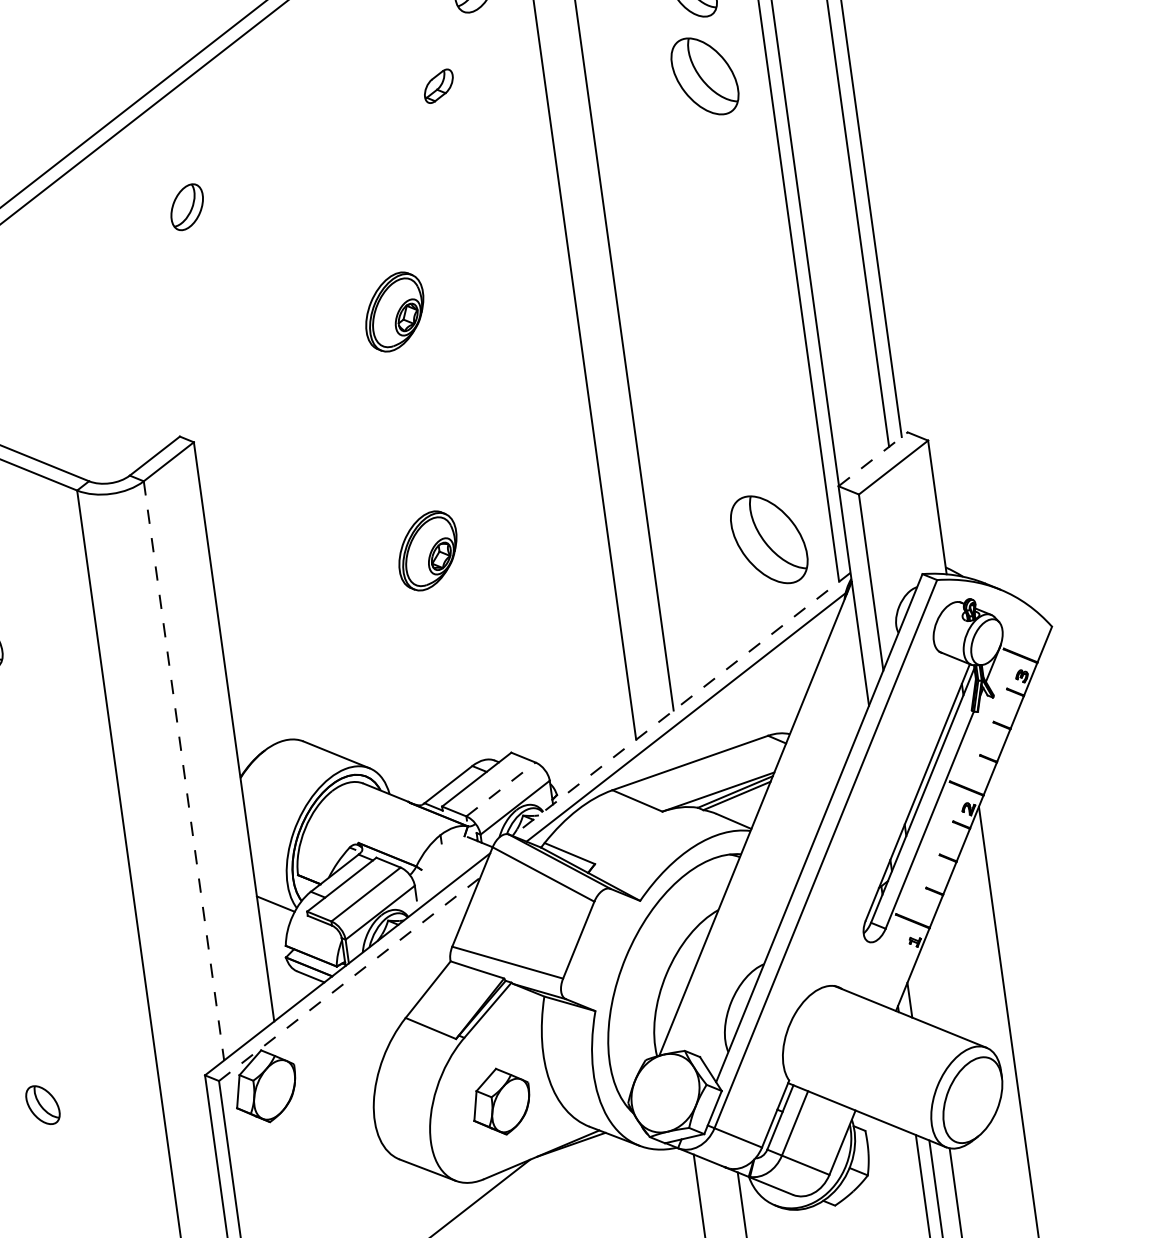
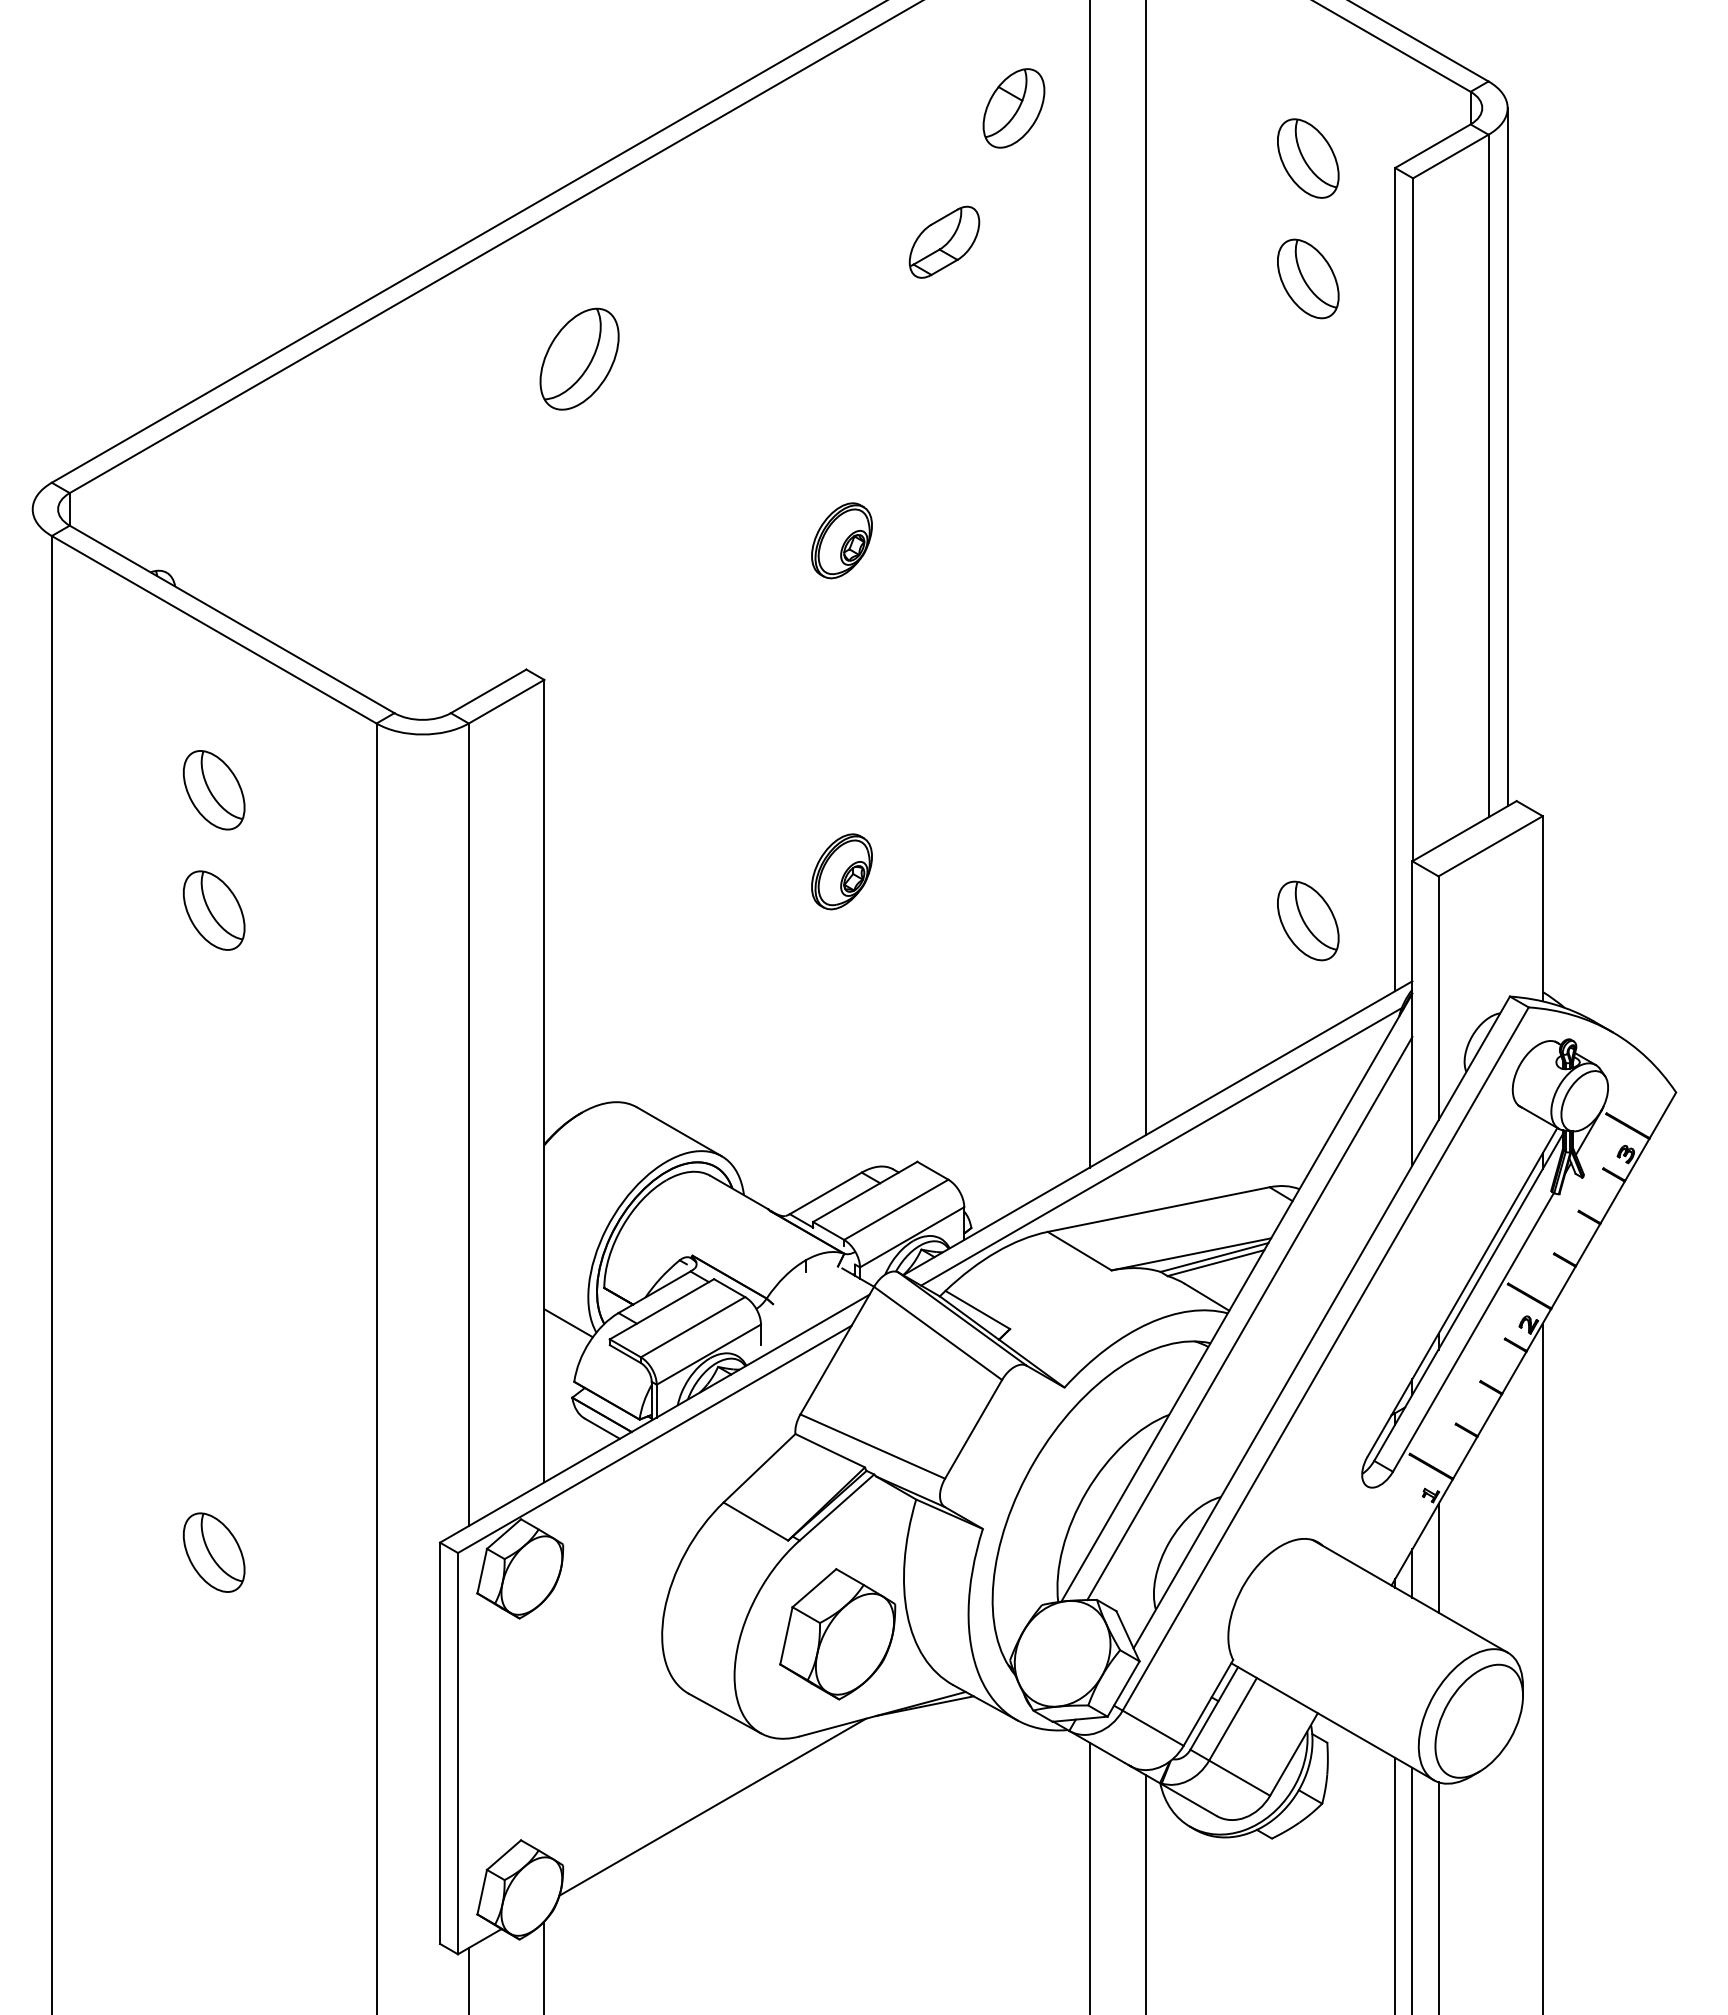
part: (705, 76) -> (1308, 278), size x0.71
part: (438, 85) -> (944, 241), size x1.67
part: (187, 206) -> (579, 358), size x1.67
part: (394, 311) -> (841, 540), size x0.71
line: (873, 458) -> (1464, 830), dashed -> solid
part: (769, 539) -> (1308, 920), size x0.62
part: (427, 550) -> (841, 871), size x0.71
line: (681, 704) -> (1157, 1128), dashed -> solid
line: (183, 771) -> (468, 1125), dashed -> solid
line: (501, 789) -> (896, 1209), dashed -> solid
line: (766, 832) -> (1249, 1318), added
line: (350, 979) -> (655, 1439), dashed -> solid
line: (927, 986) -> (1438, 1558), added
part: (501, 1101) -> (837, 1634), size x1.43
part: (42, 1105) -> (213, 1552), size x1.43

